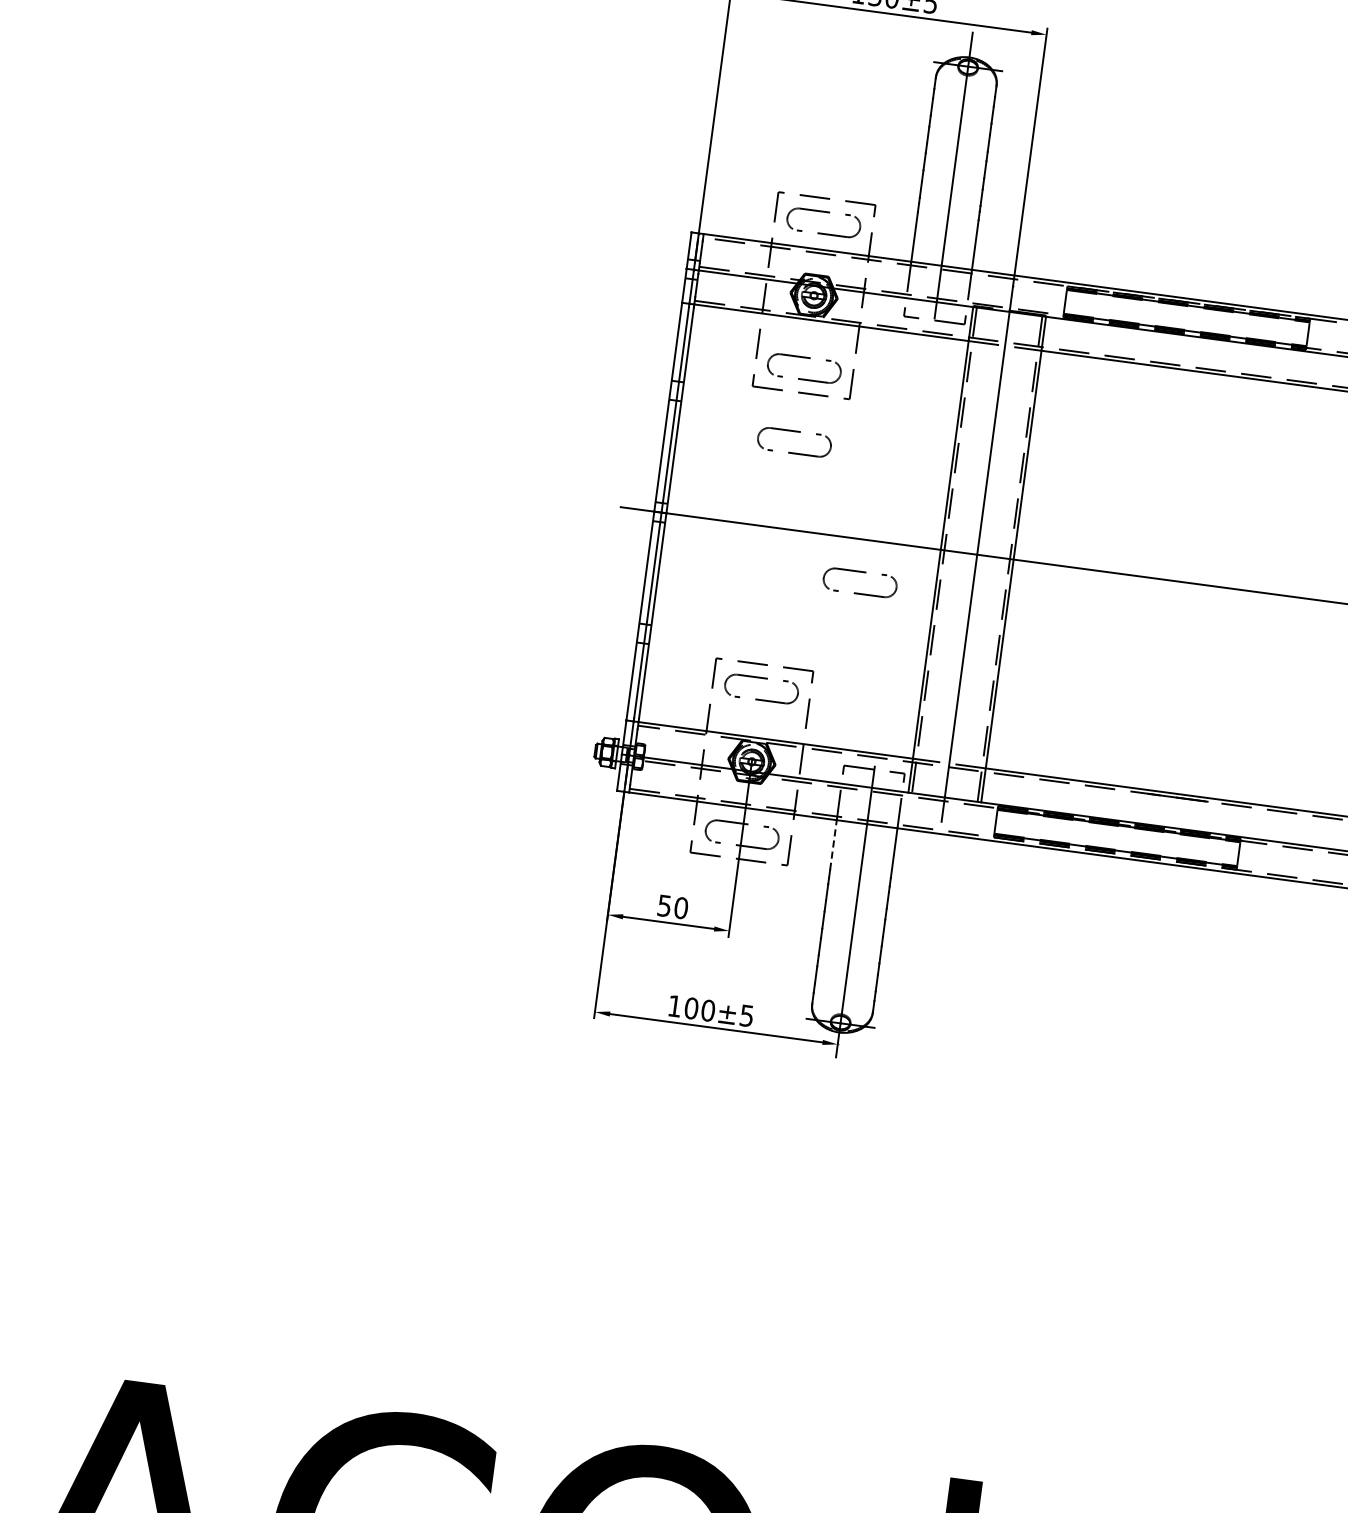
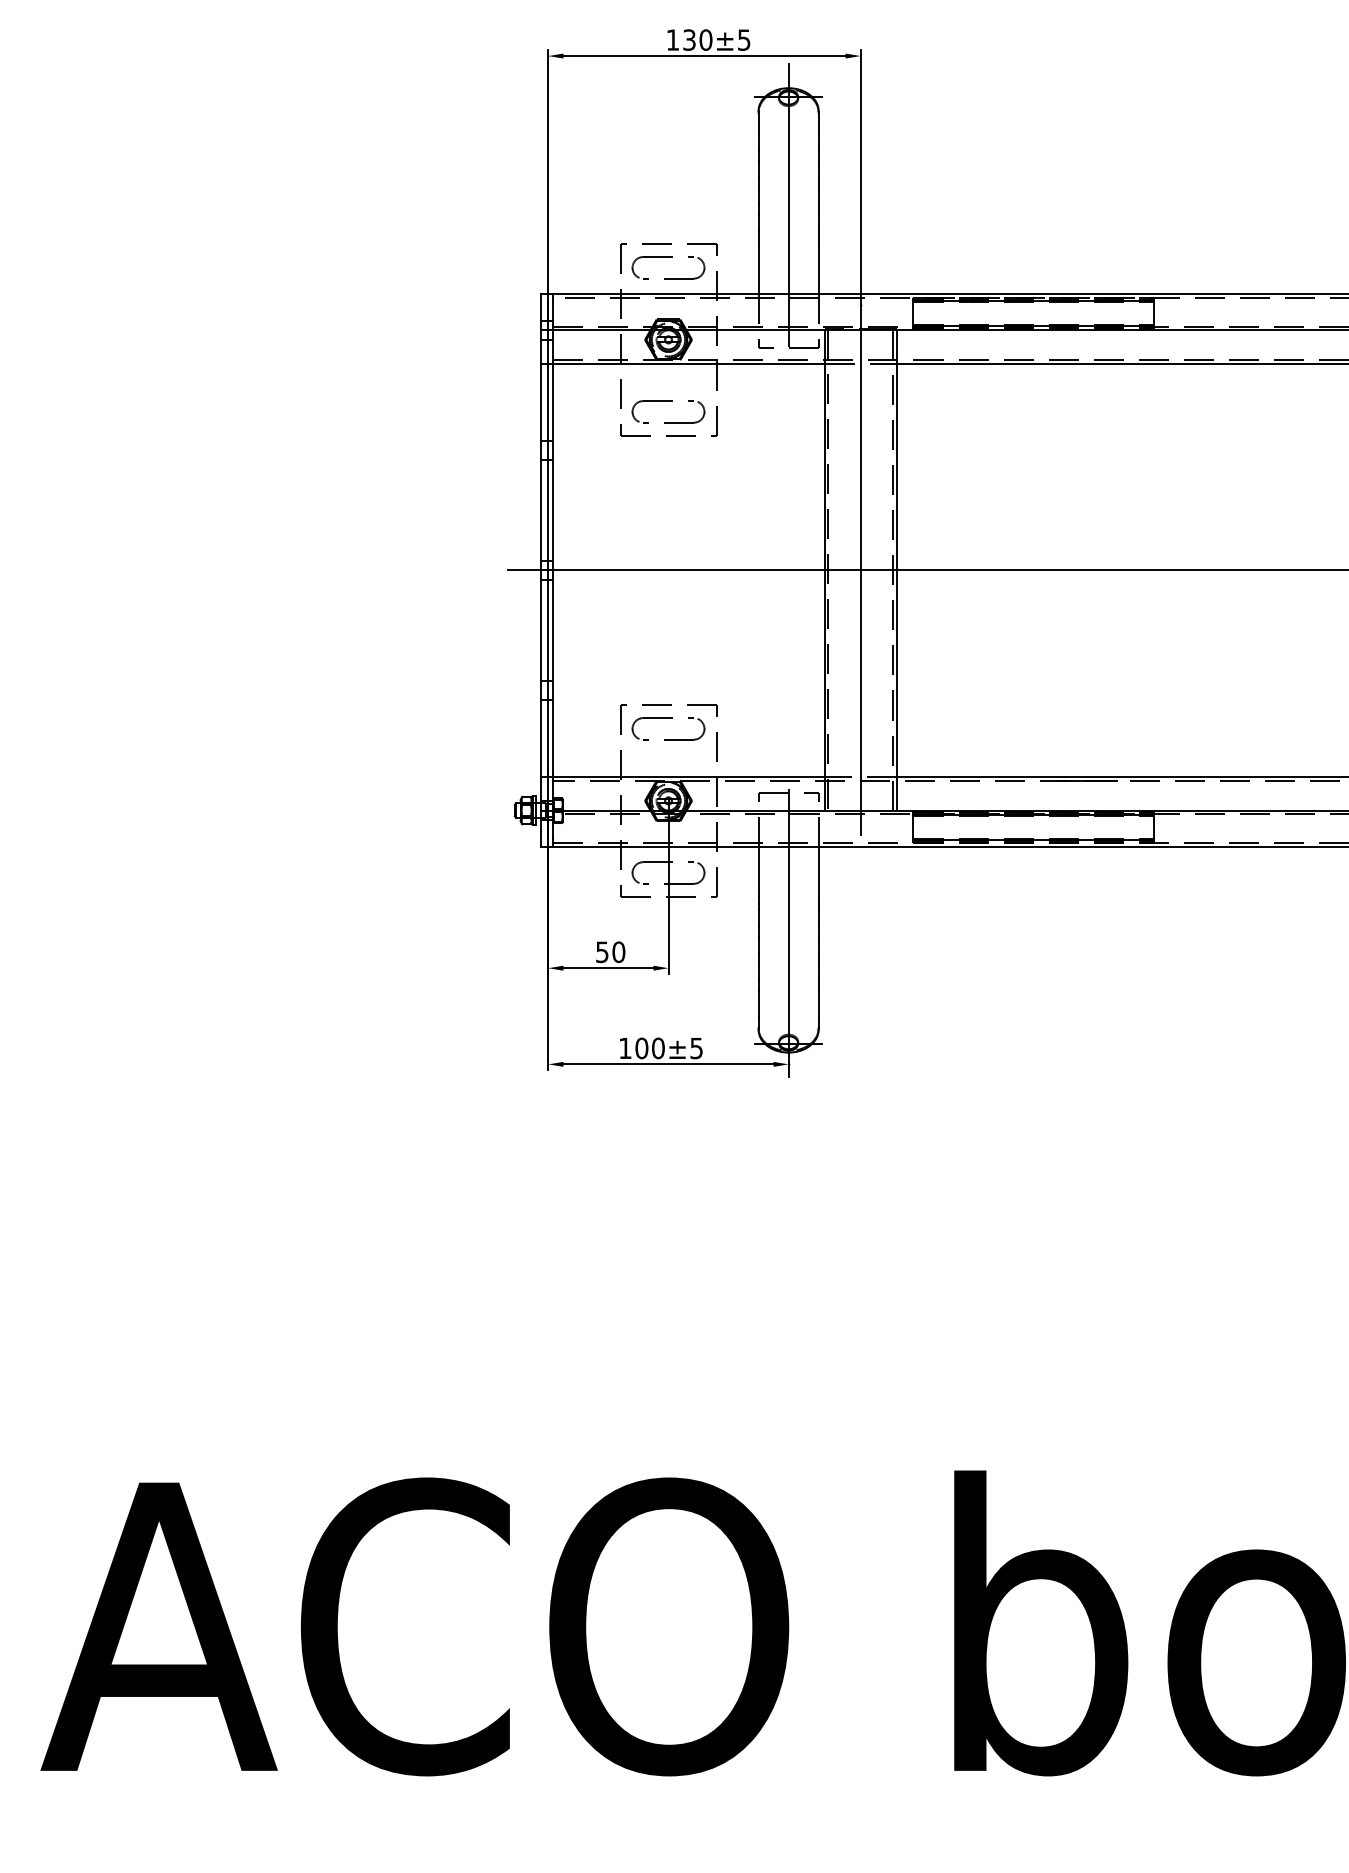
part: (795, 431) -> (668, 474), removed
part: (861, 572) -> (750, 602), removed
line: (833, 845) -> (758, 871), dashed -> solid

